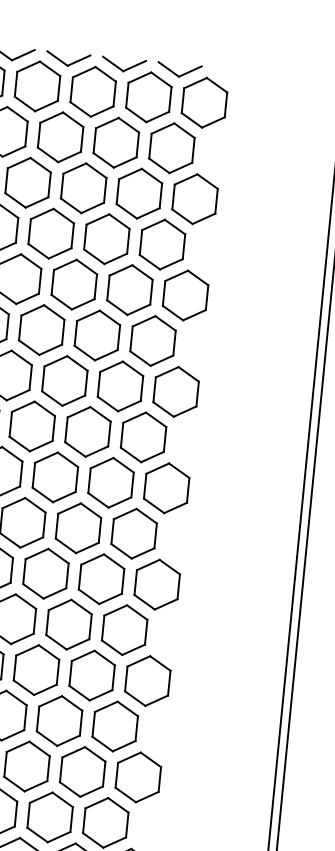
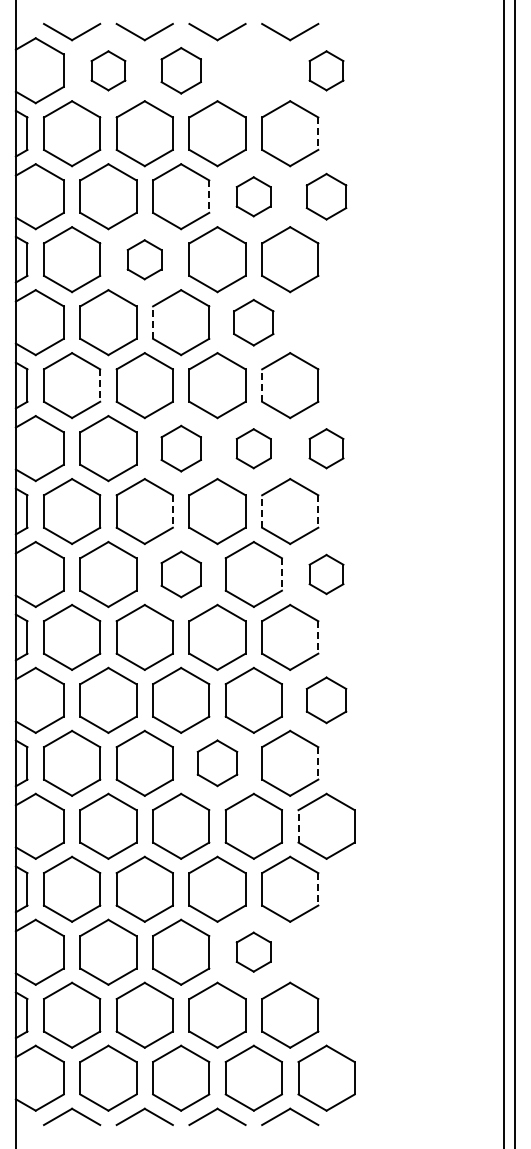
part: (37, 86) -> (108, 70), size x0.6
part: (93, 91) -> (181, 70), size x0.7
part: (148, 97) -> (253, 70), removed
part: (204, 102) -> (326, 70), size x0.6
line: (193, 151) -> (318, 134), solid -> dashed
line: (105, 191) -> (209, 197), solid -> dashed
part: (139, 193) -> (253, 196), size x0.6
part: (194, 199) -> (326, 196), size x0.7
part: (50, 233) -> (144, 259), size x0.6
line: (53, 282) -> (153, 322), solid -> dashed
part: (129, 289) -> (253, 322), size x0.7
part: (185, 295) -> (326, 322), removed
line: (7, 327) -> (100, 386), solid -> dashed
line: (131, 338) -> (262, 385), solid -> dashed
part: (65, 381) -> (181, 448), size x0.7
part: (120, 386) -> (253, 448), size x0.6
part: (176, 391) -> (326, 448), size x0.6
line: (53, 429) -> (172, 512), solid -> dashed
line: (122, 435) -> (262, 511), solid -> dashed
line: (165, 440) -> (318, 512), solid -> dashed
part: (55, 477) -> (181, 574), size x0.7
line: (132, 484) -> (281, 574), solid -> dashed
part: (166, 488) -> (326, 574), size x0.6
line: (155, 535) -> (318, 637), solid -> dashed
part: (157, 583) -> (326, 699), size x0.7
part: (69, 623) -> (217, 762), size x0.7
line: (146, 632) -> (318, 763), solid -> dashed
line: (126, 678) -> (298, 825), solid -> dashed
line: (136, 728) -> (318, 889), solid -> dashed
part: (82, 771) -> (253, 951), size x0.6
part: (138, 776) -> (326, 951), removed

